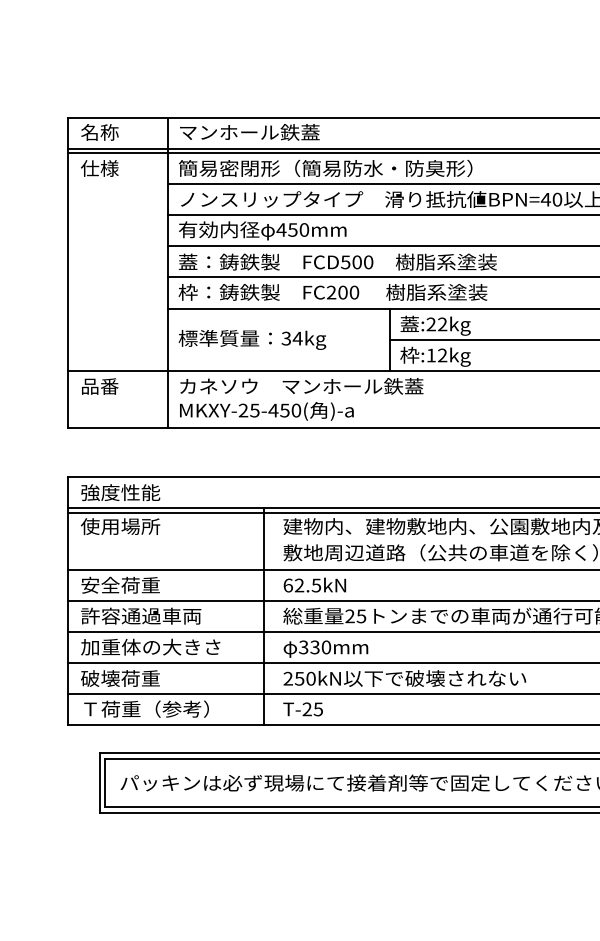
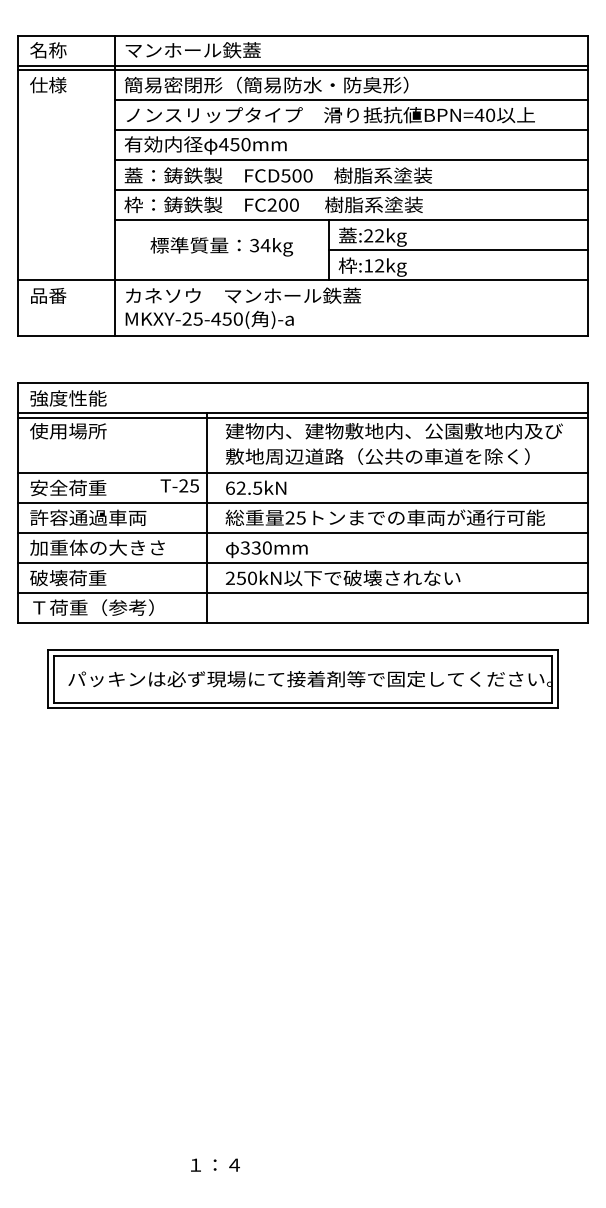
text: (252, 339) -> (221, 246), moved
text: (302, 708) -> (179, 485), moved

